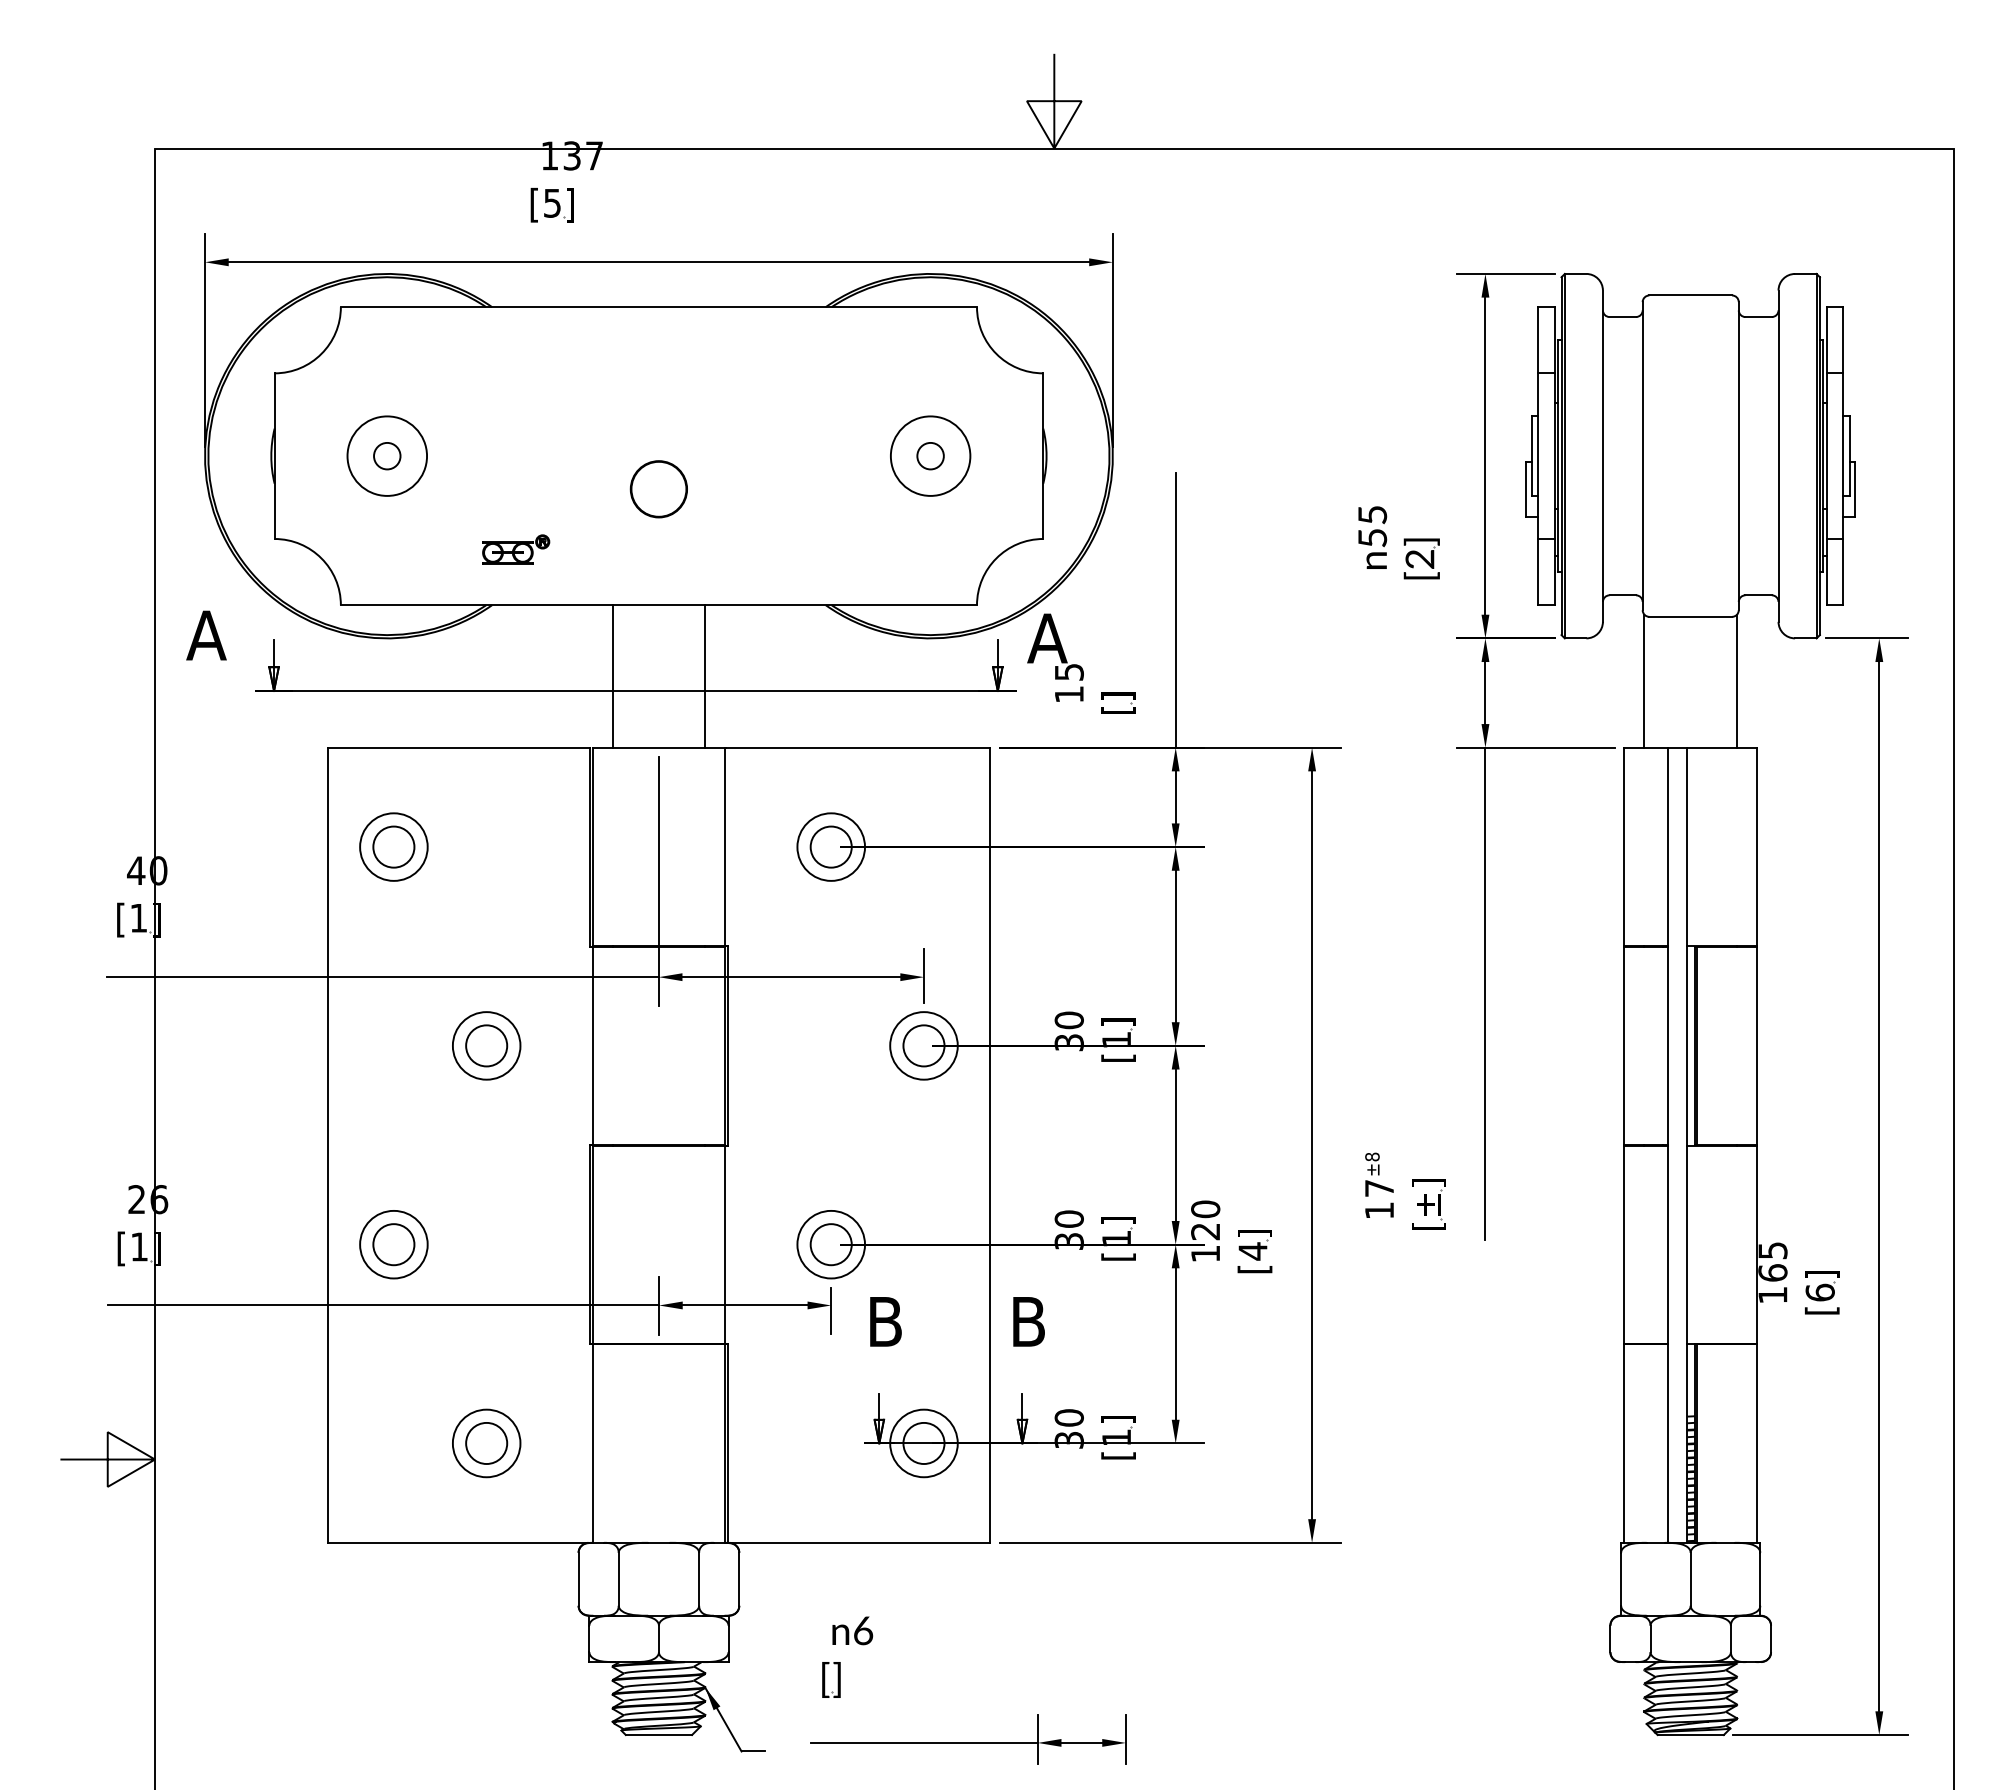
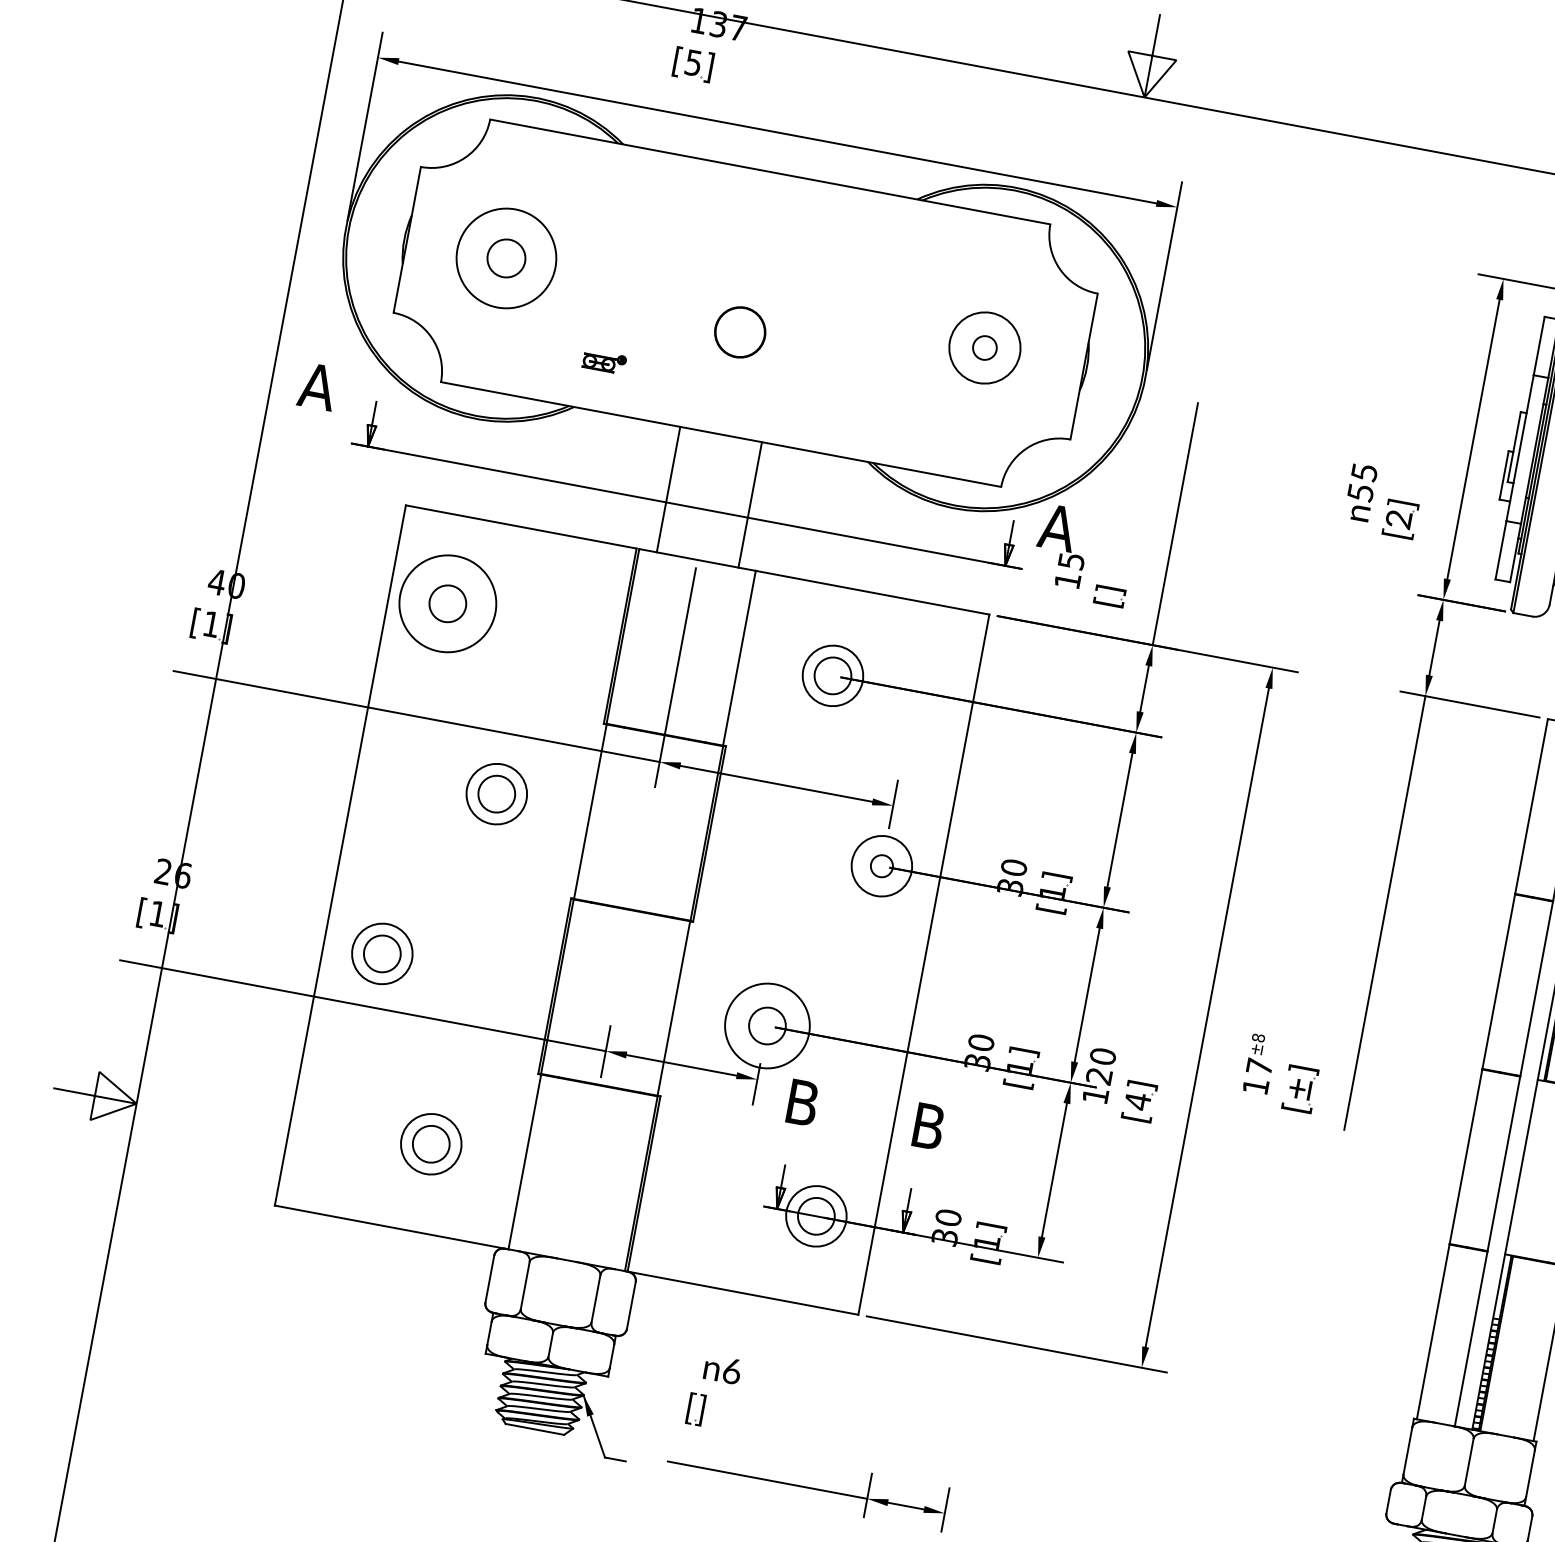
circle: (387, 455) -> (506, 257), size x1.4
circle: (387, 455) -> (506, 257), size x1.6
part: (516, 549) -> (604, 361), size x0.7
circle: (393, 846) -> (447, 603), size x1.6
circle: (923, 1045) -> (881, 865), size x0.6
circle: (831, 1244) -> (767, 1025), size x1.4

